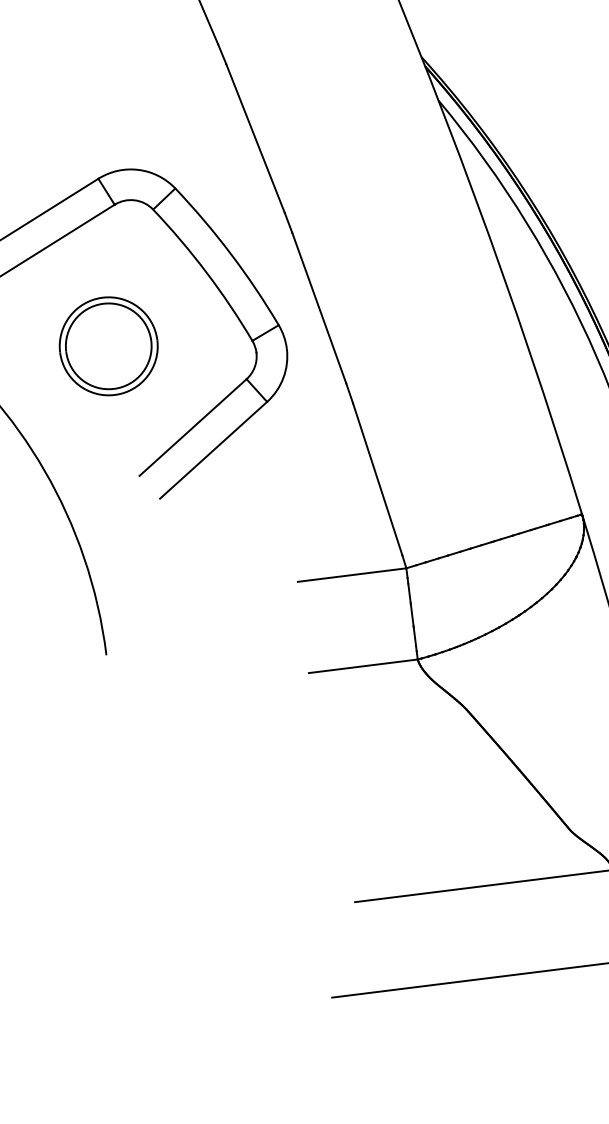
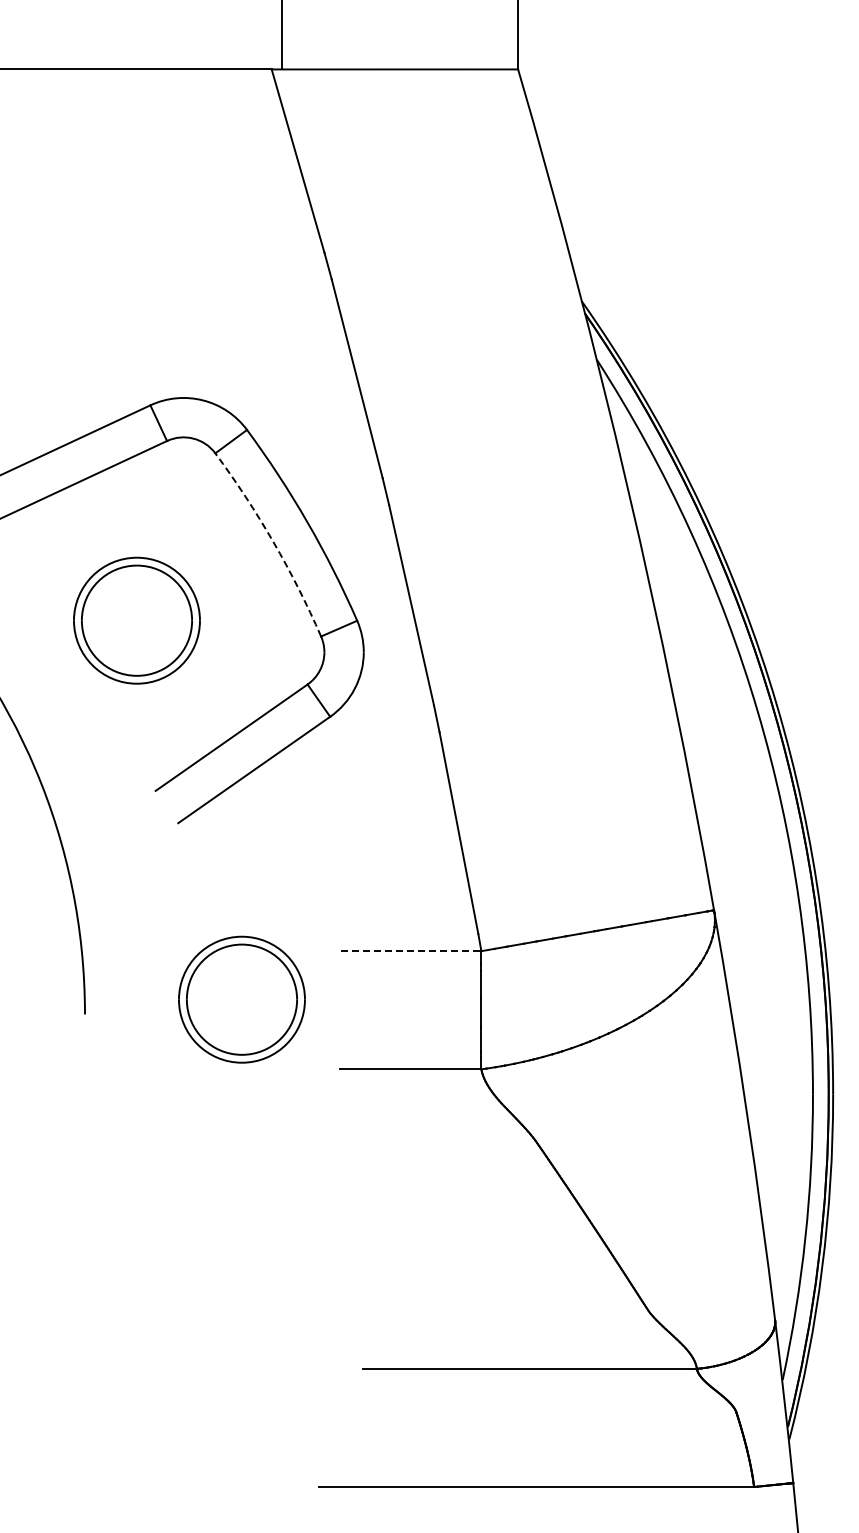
arc: (206, 272) -> (273, 541), solid -> dashed
line: (352, 575) -> (411, 951), solid -> dashed
part: (225, 628) -> (241, 999), added

